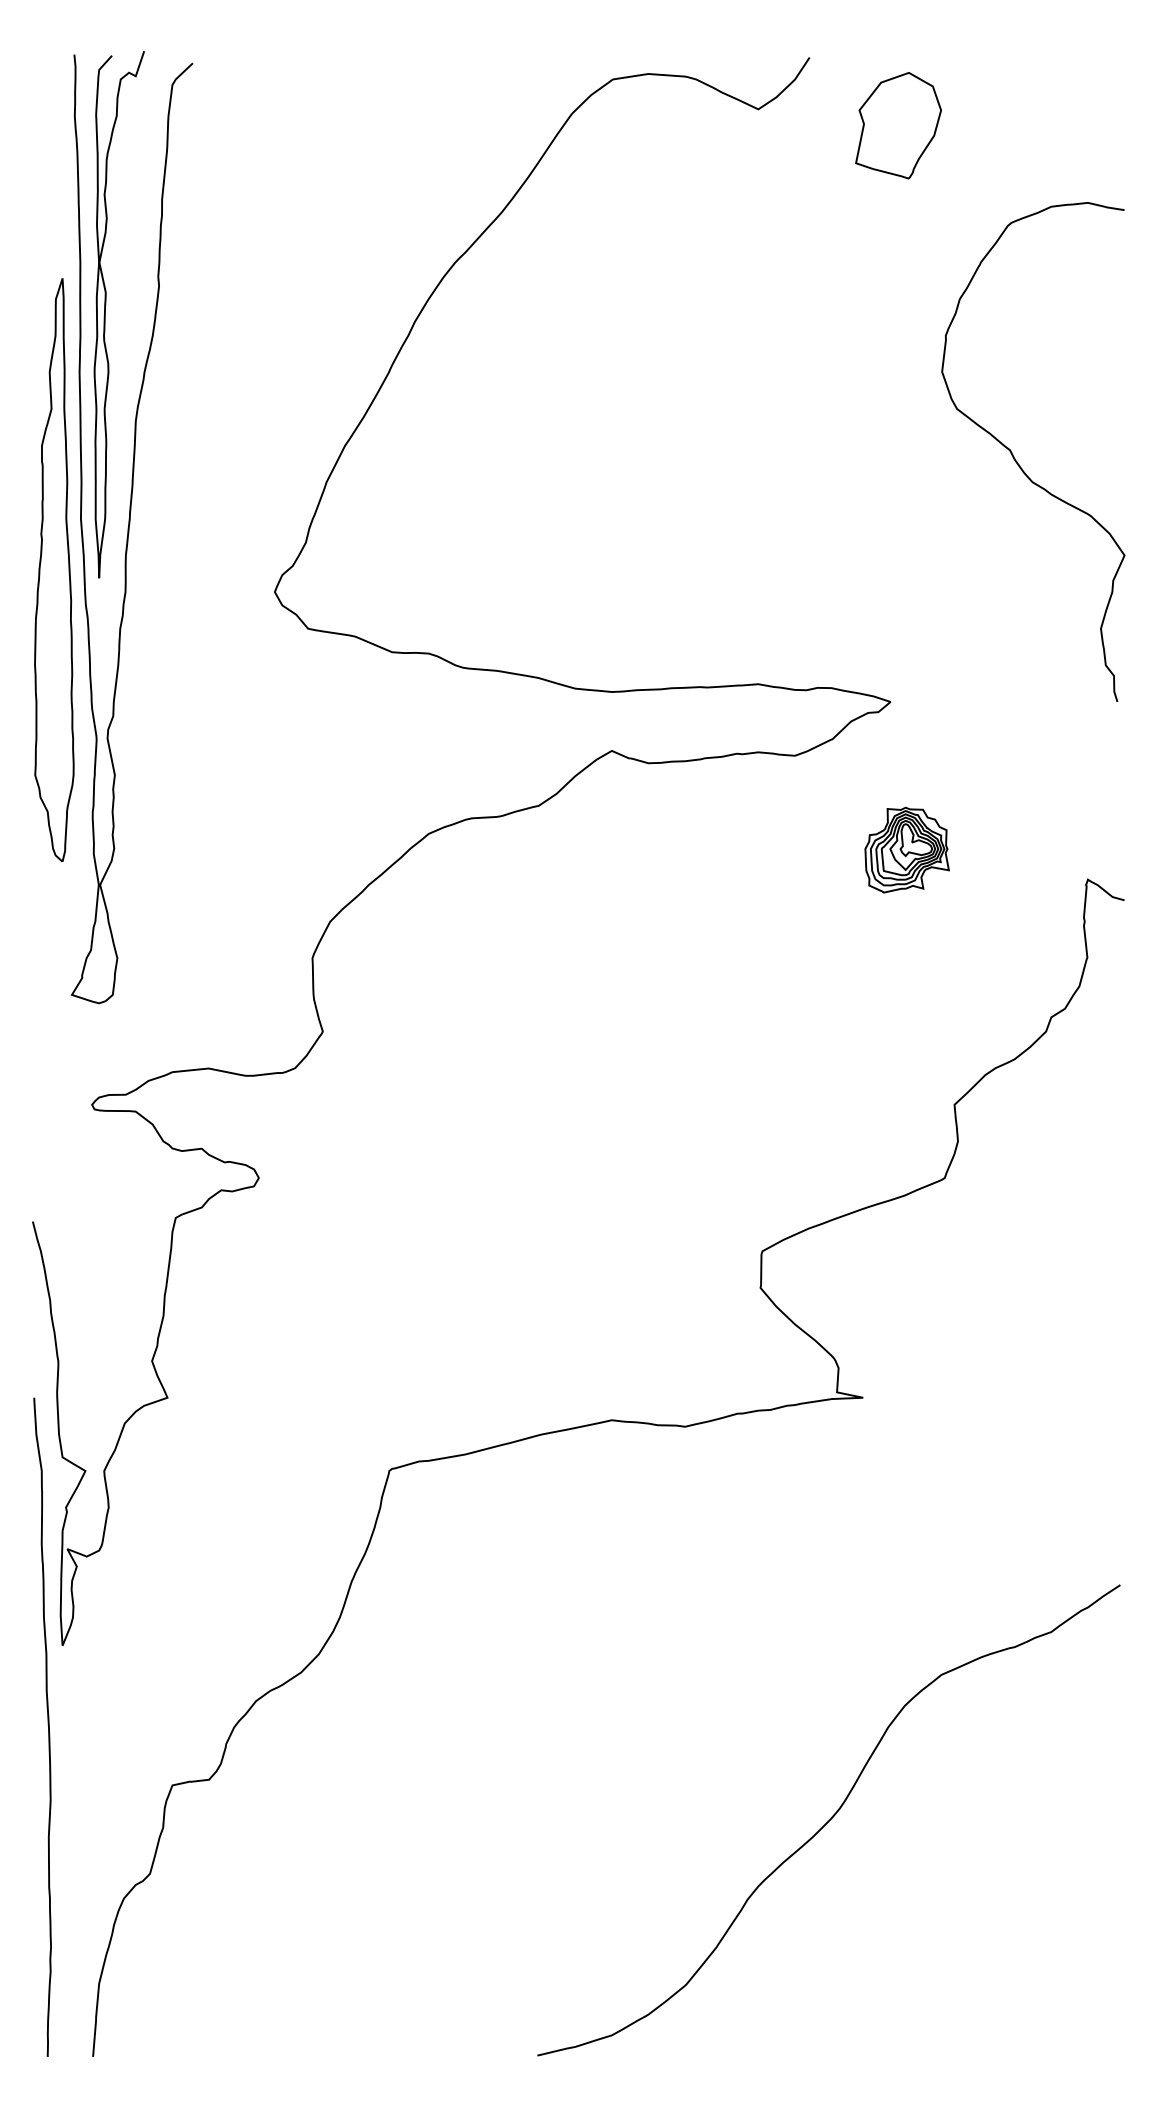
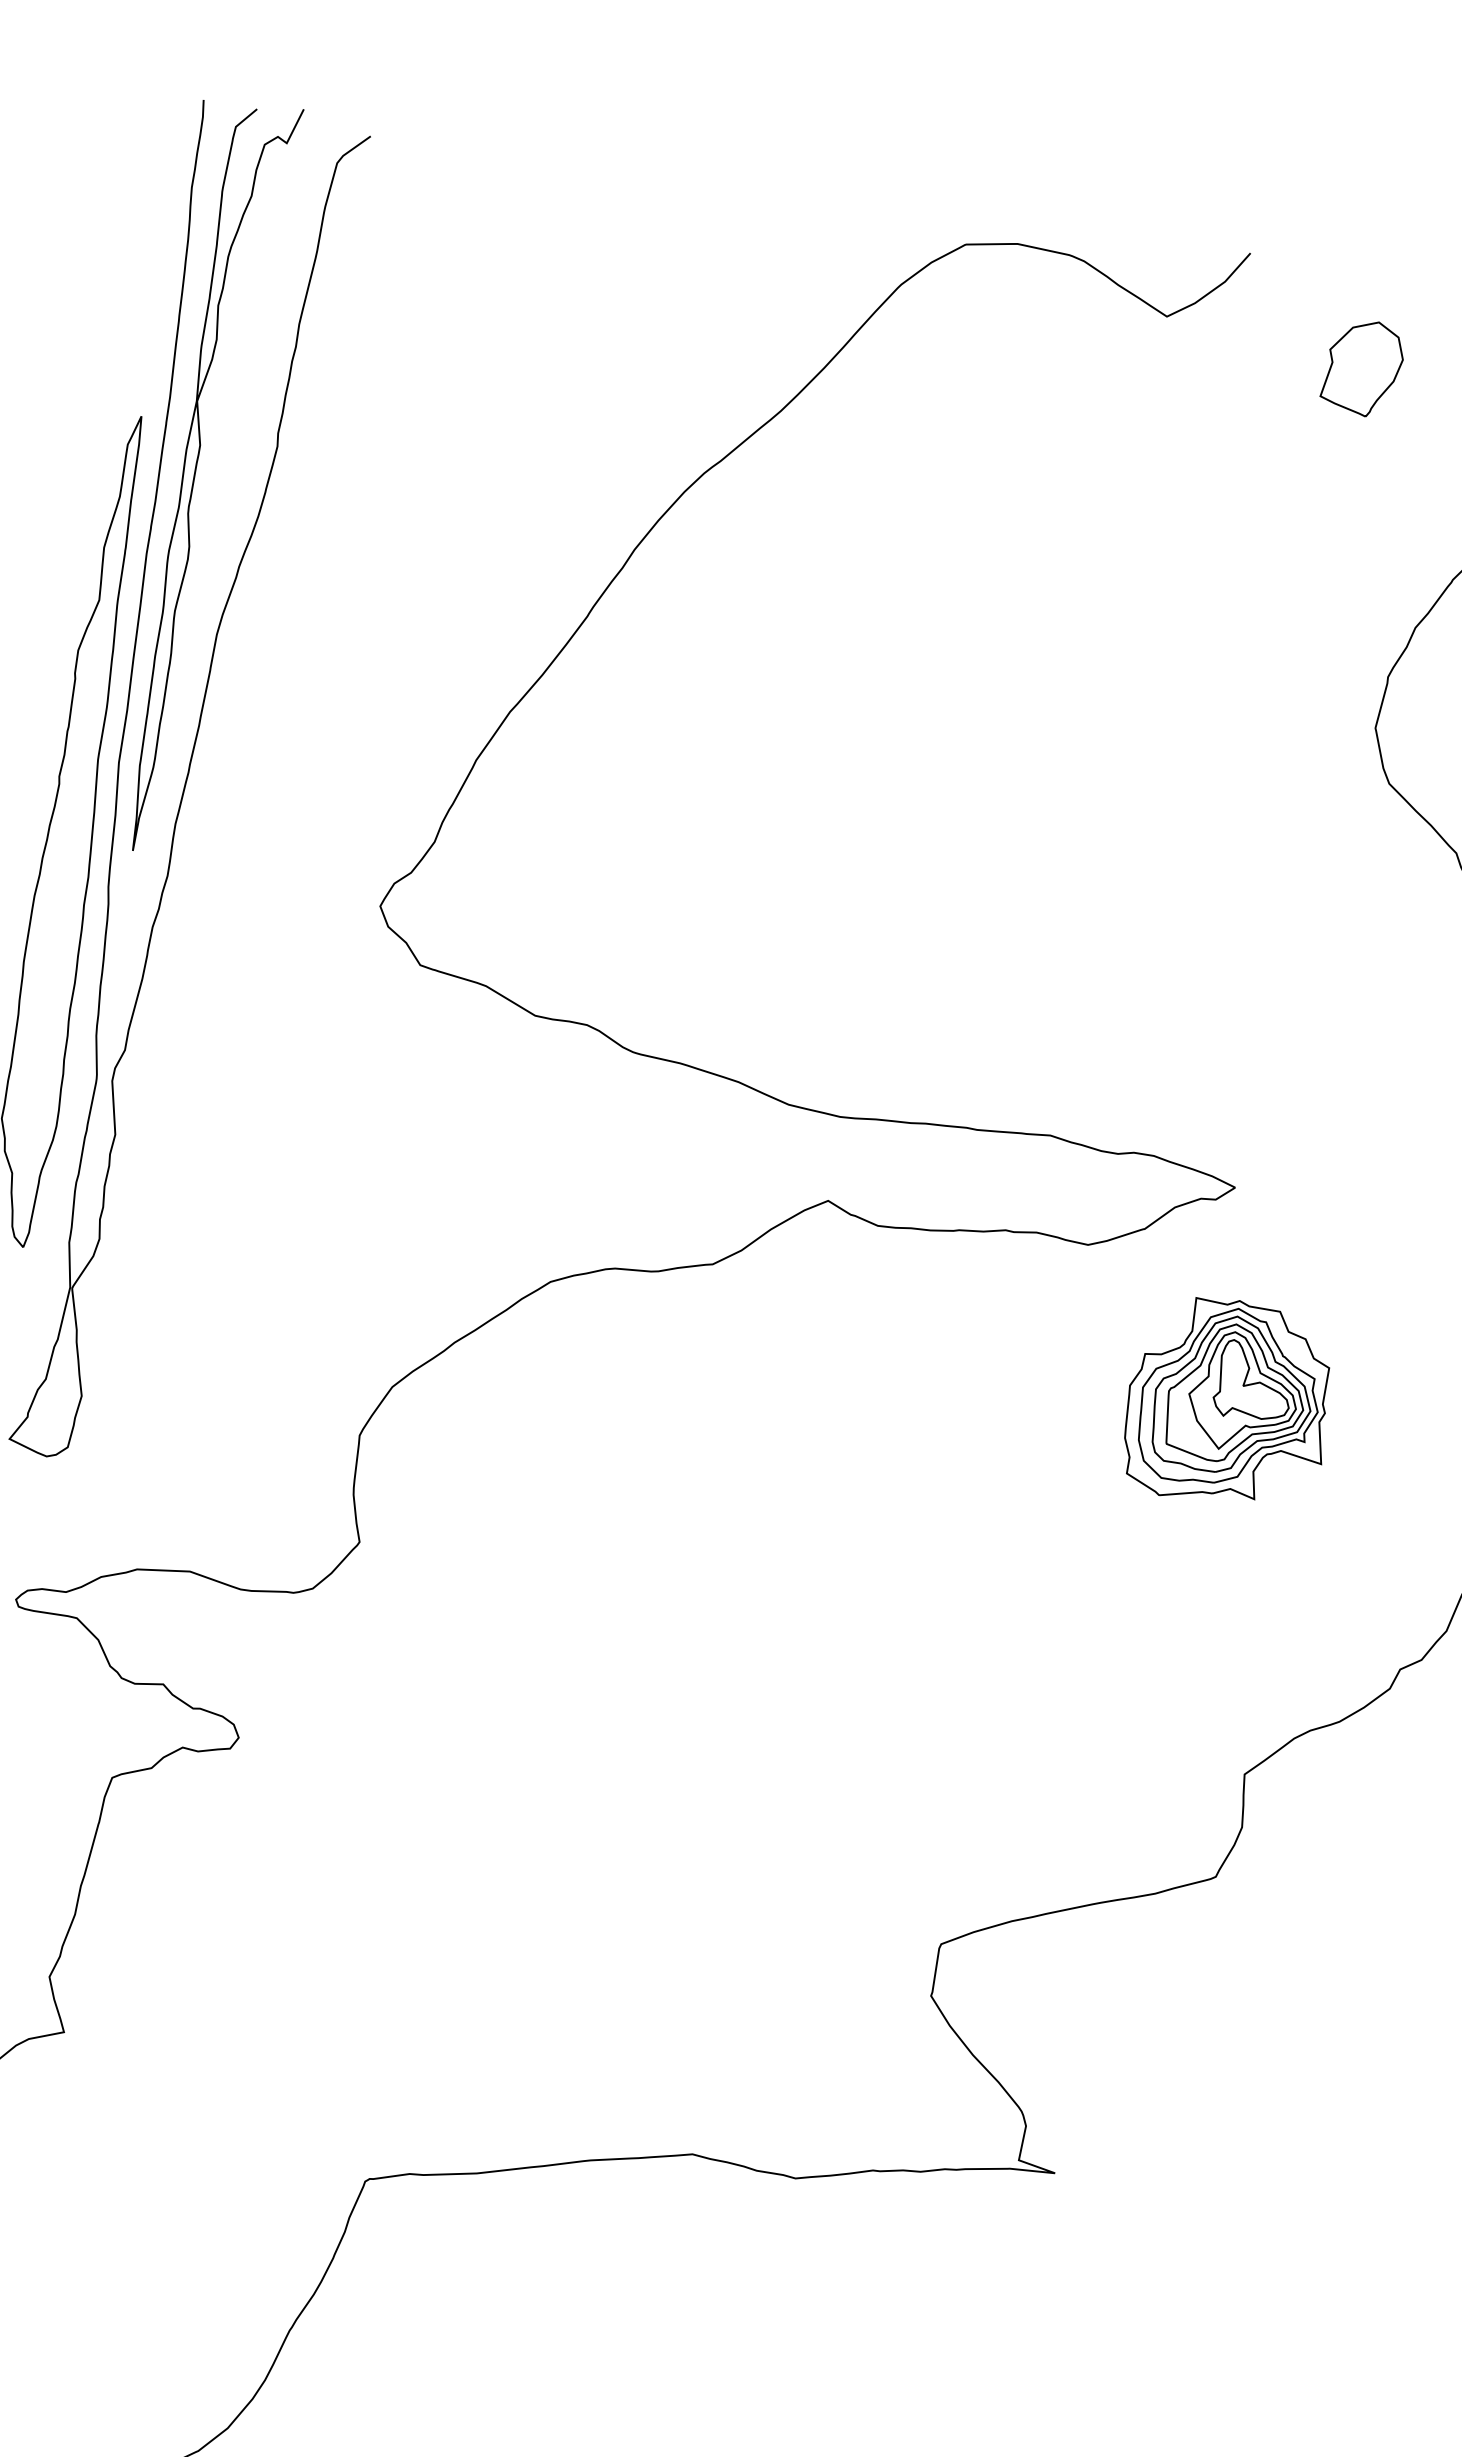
part: (897, 125) -> (1361, 367), size x0.62
part: (906, 849) -> (1227, 1401), size x1.67

